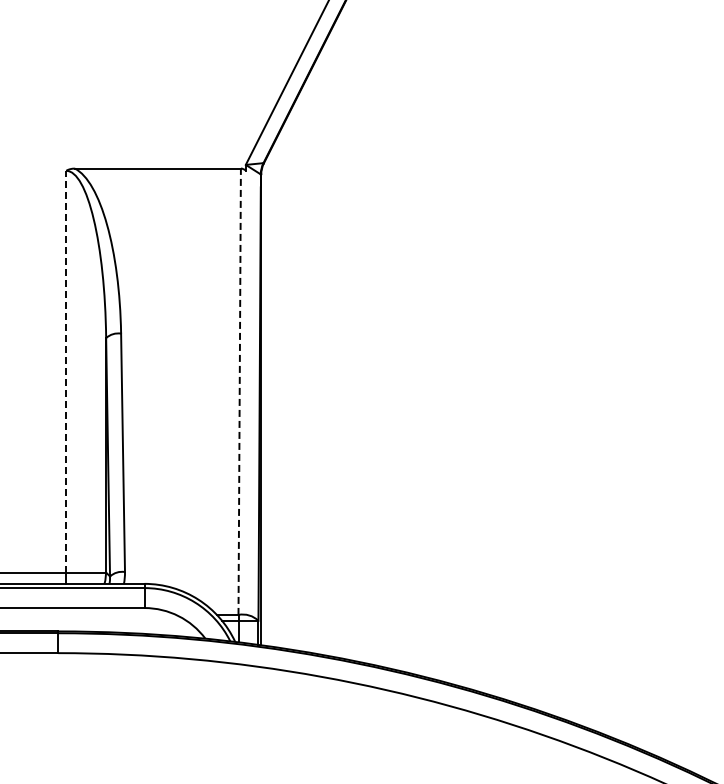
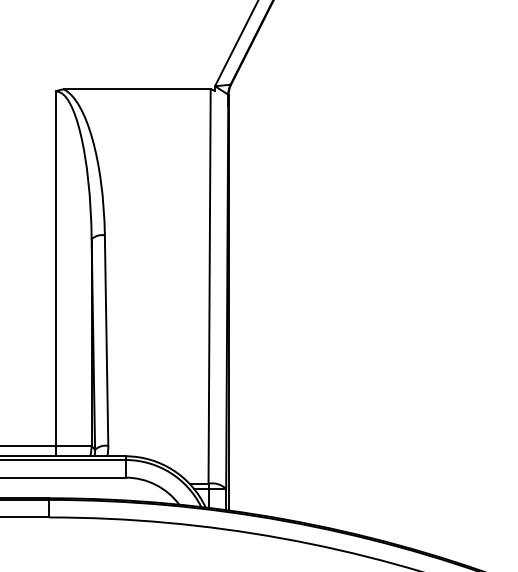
line: (66, 371) -> (56, 268), dashed -> solid
line: (239, 391) -> (209, 286), dashed -> solid

